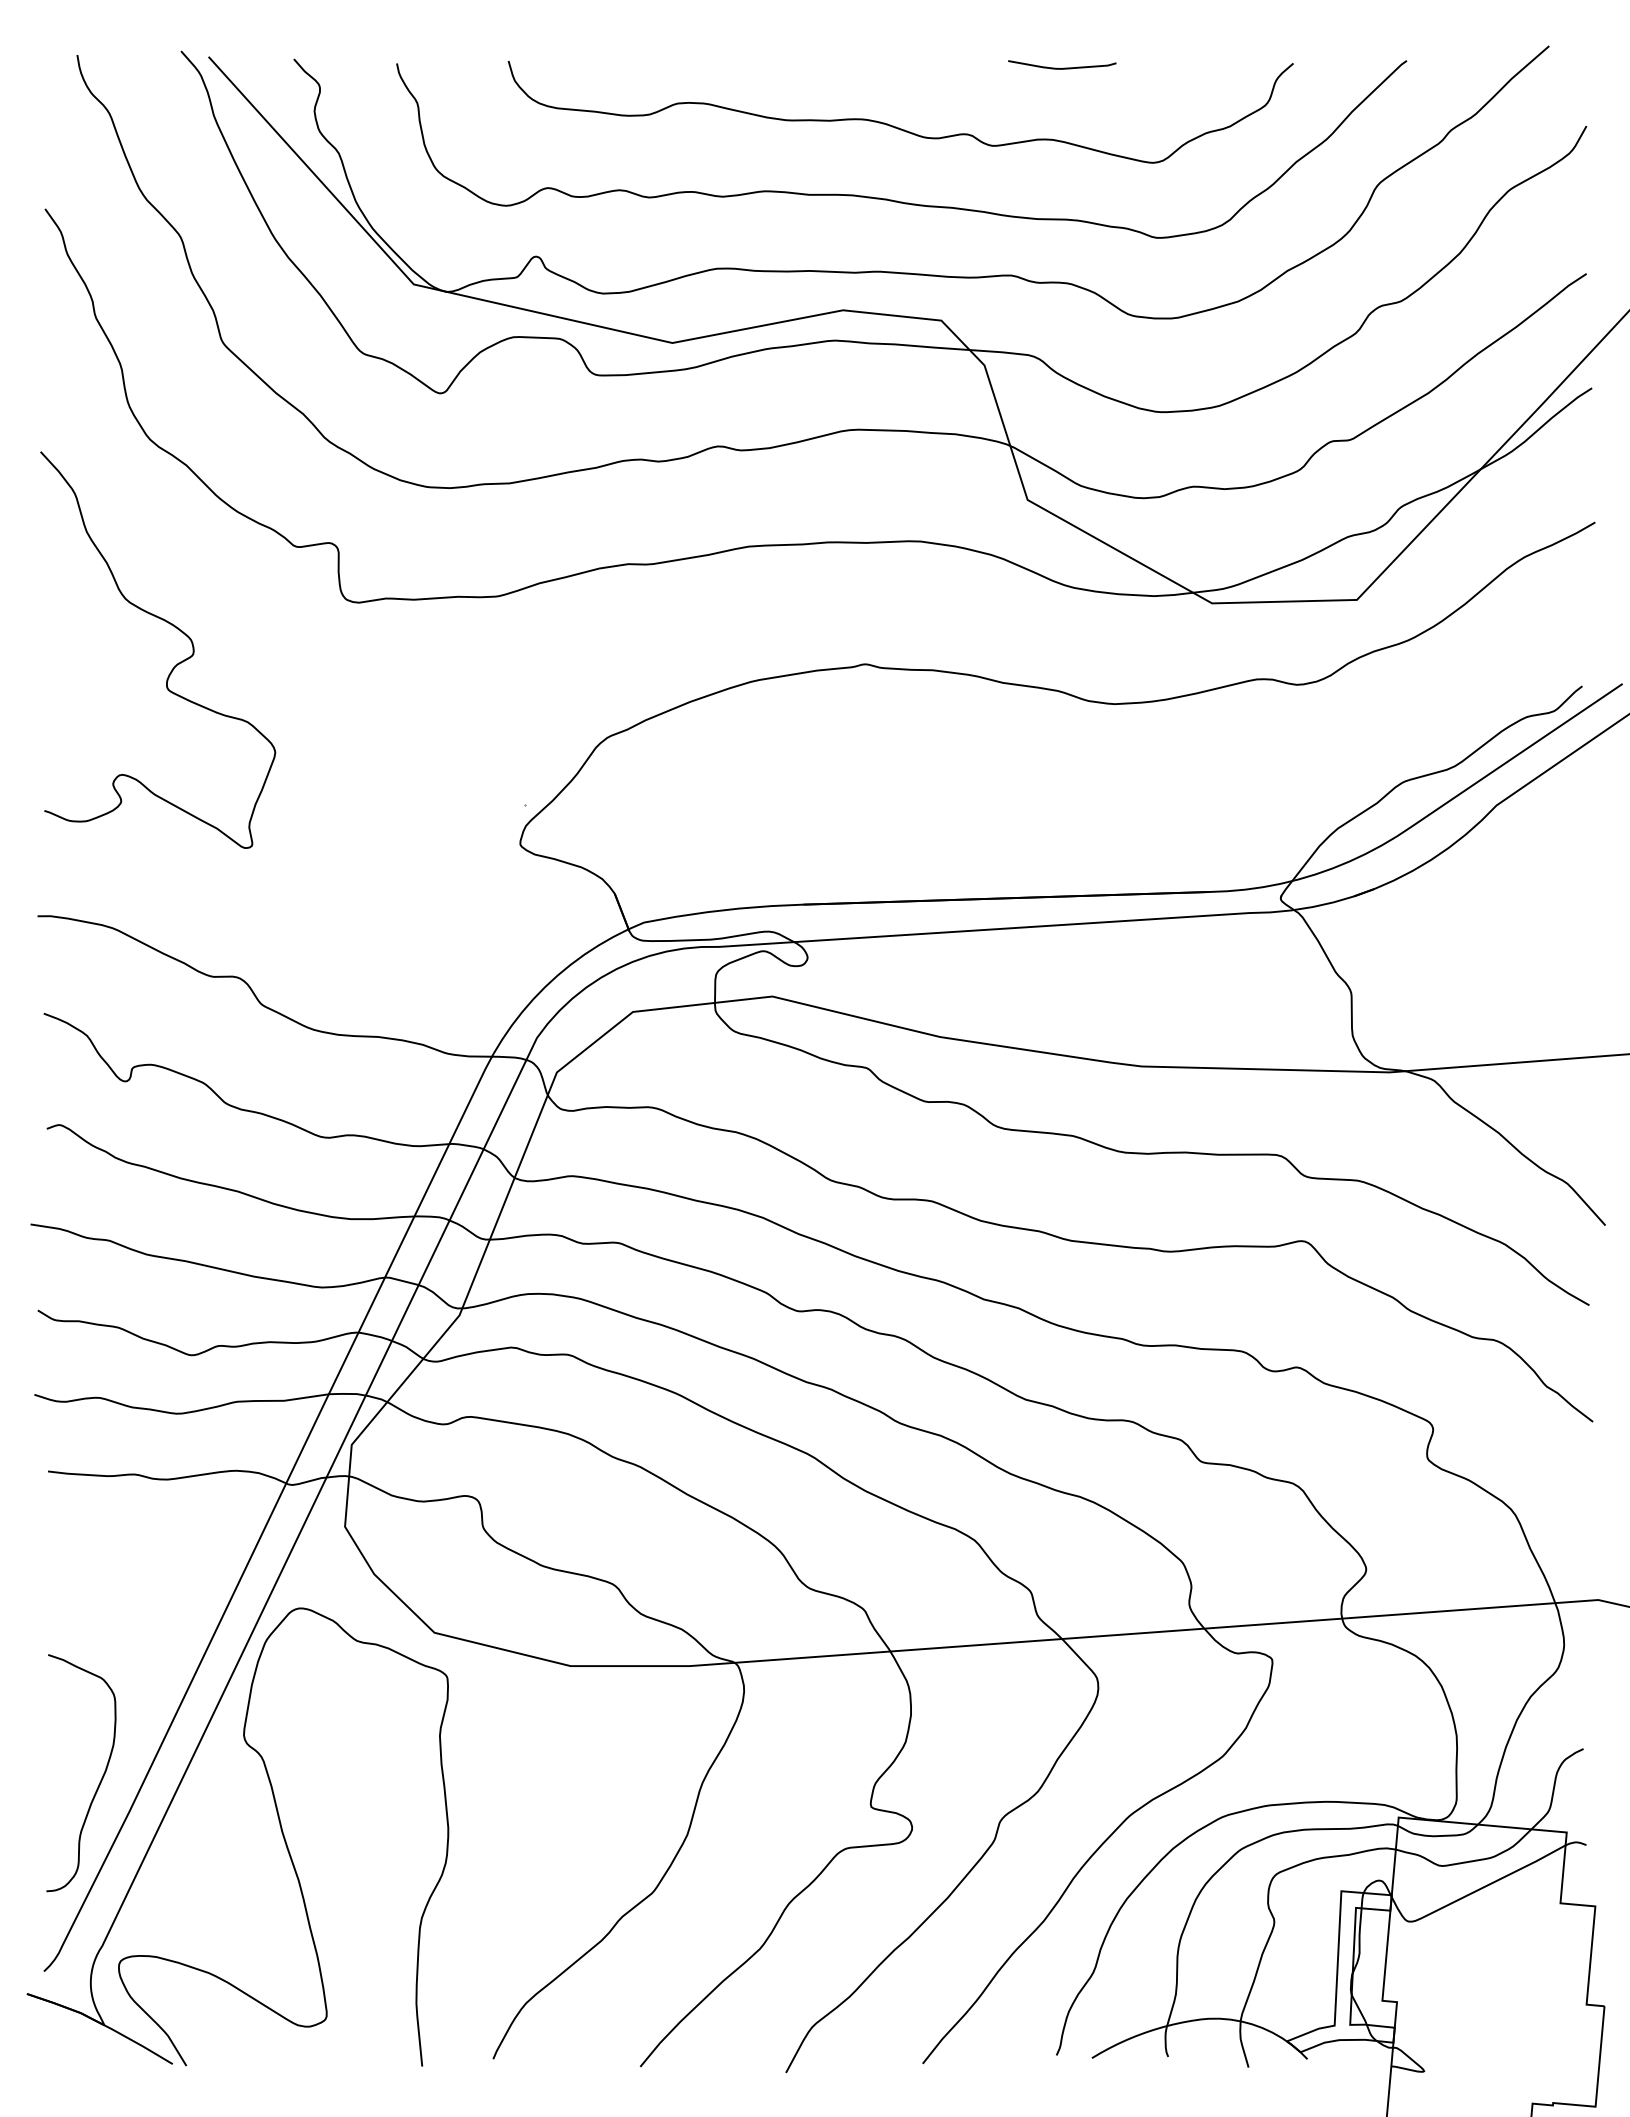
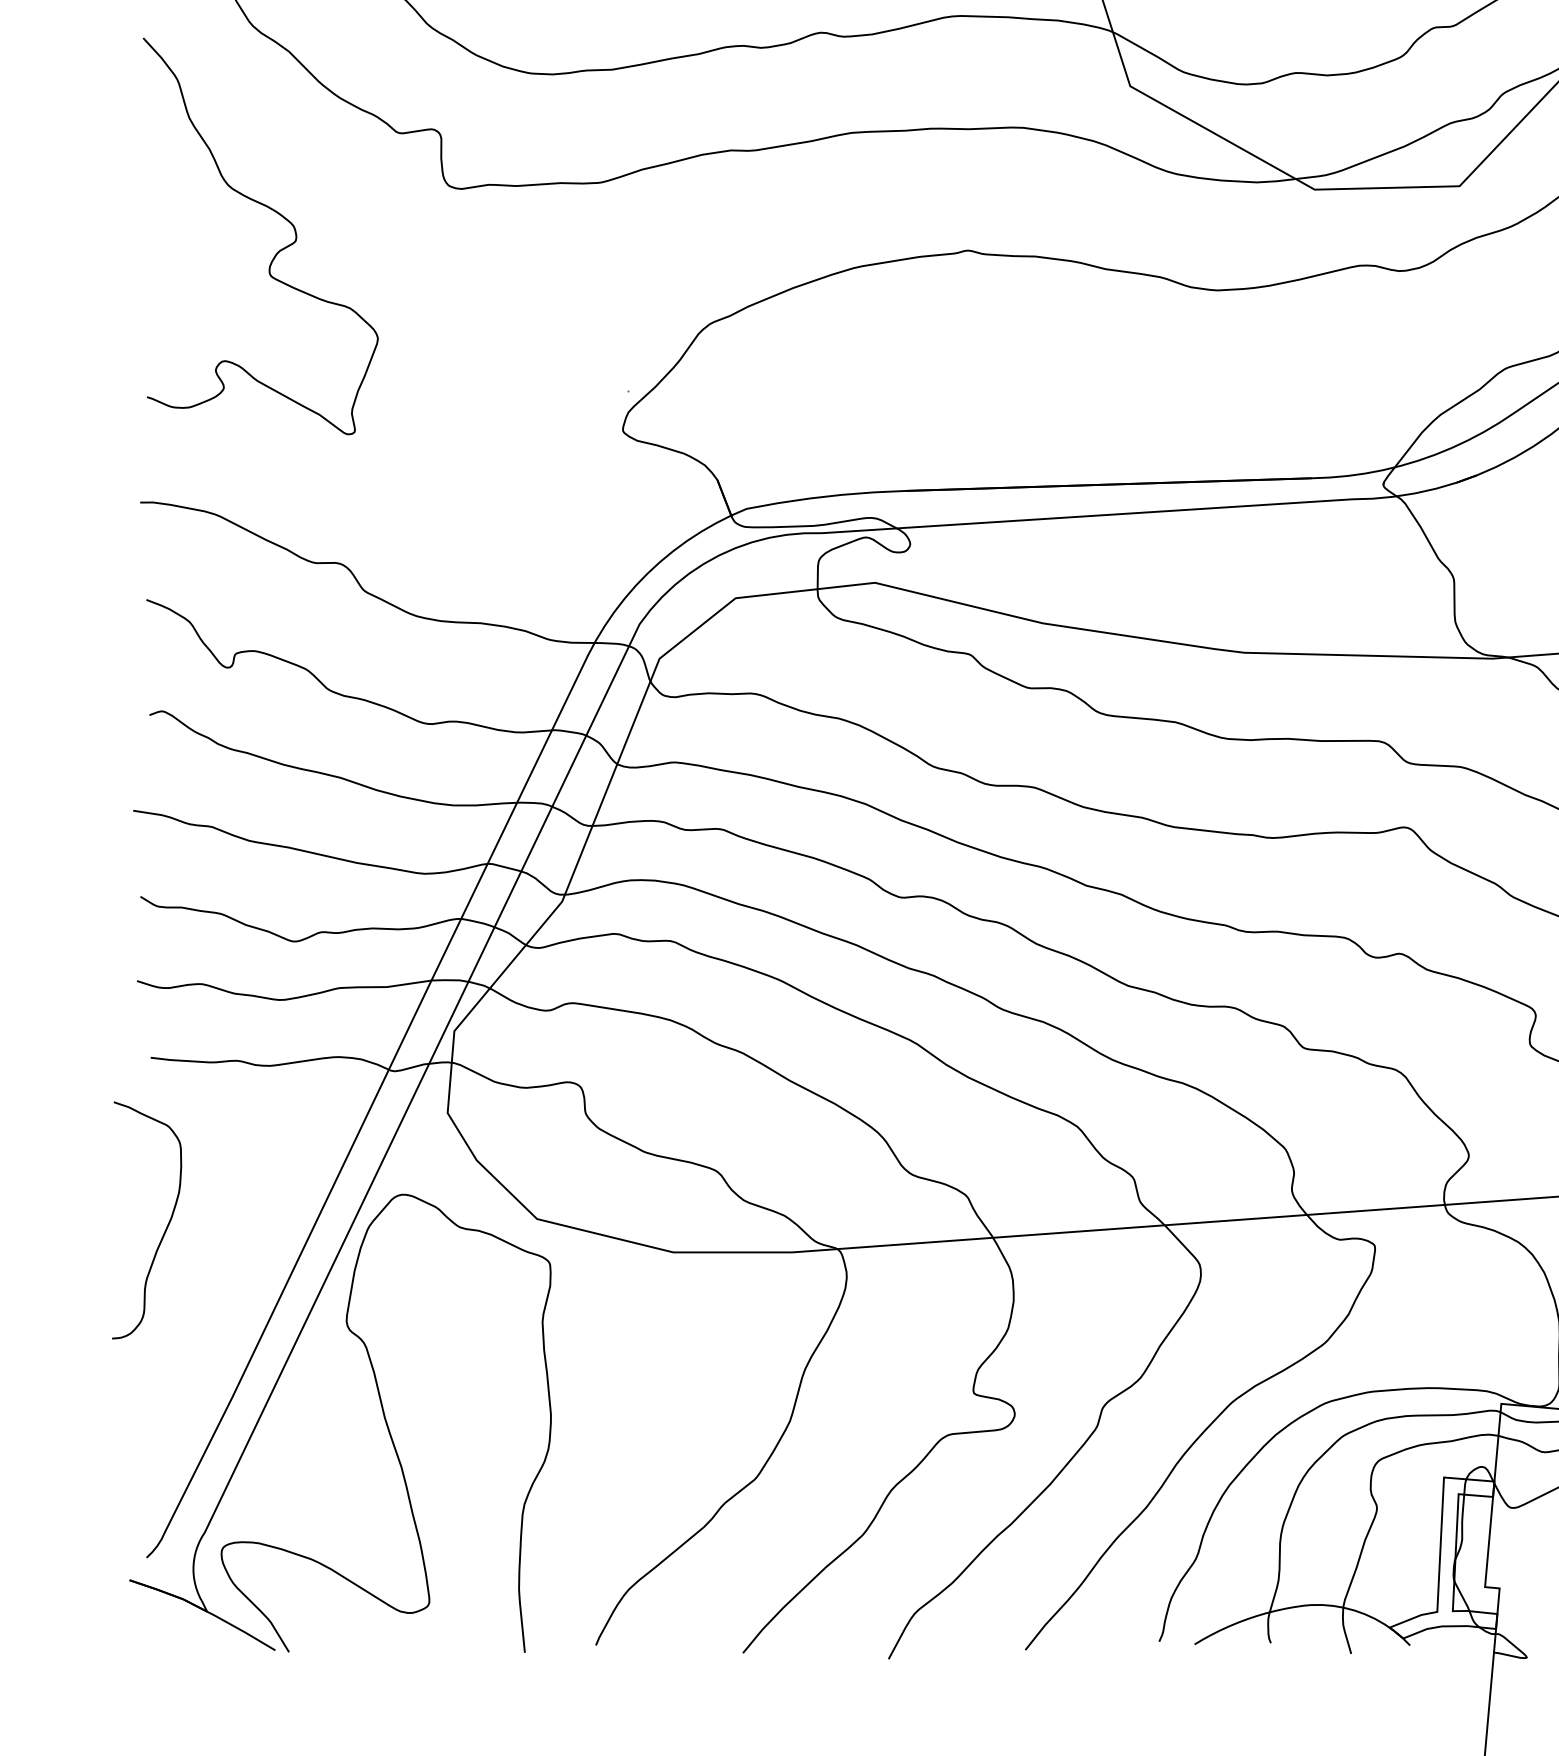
curve: (99, 1782) -> (165, 1229), moved

